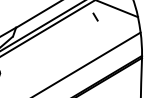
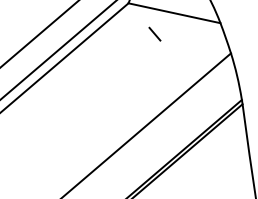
line: (95, 16) -> (154, 33), moved

